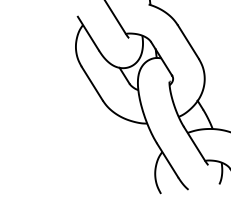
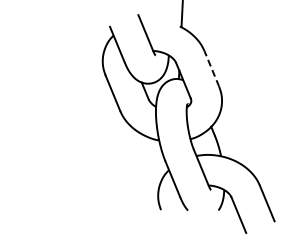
line: (187, 41) -> (211, 68), solid -> dashed

